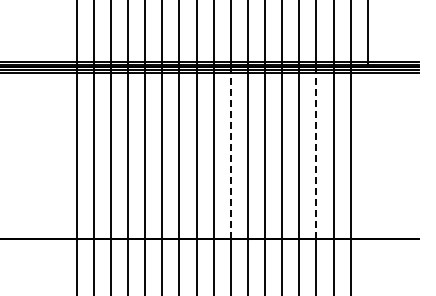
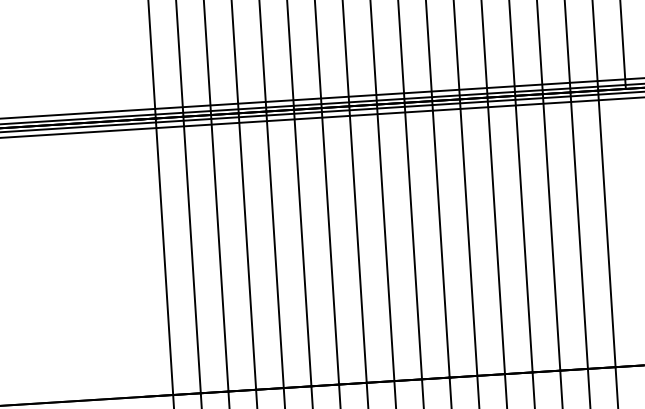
line: (230, 153) -> (412, 241), dashed -> solid
line: (316, 153) -> (551, 232), dashed -> solid

